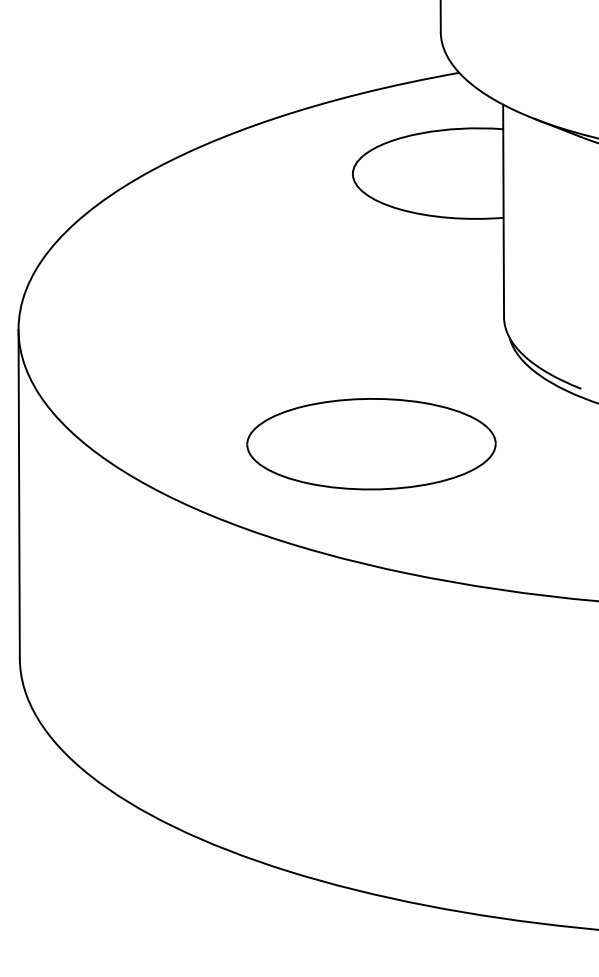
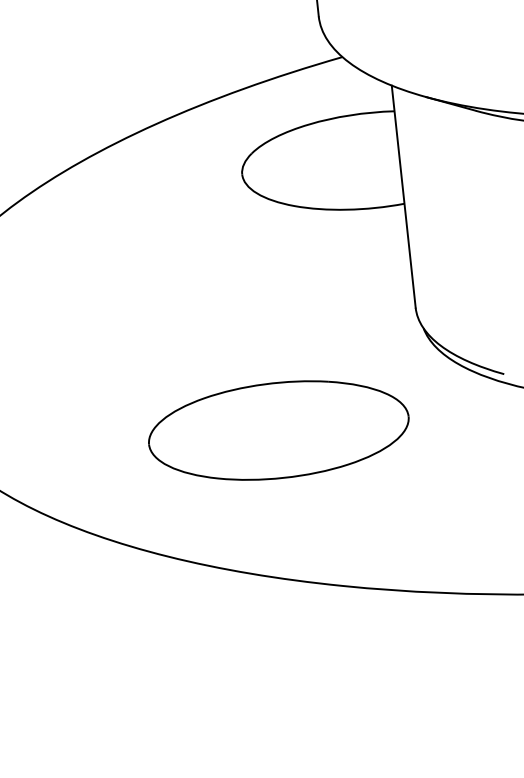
part: (371, 444) -> (278, 430), moved

